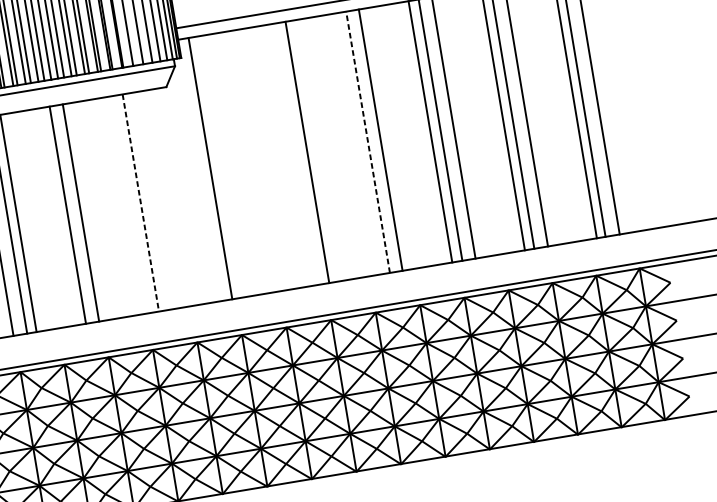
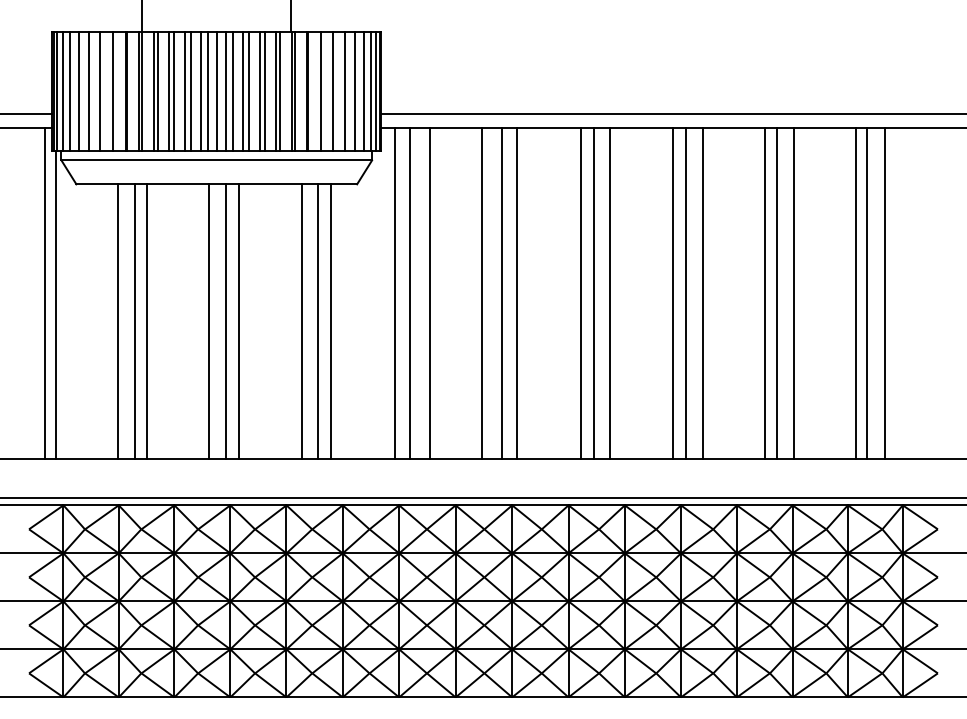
line: (368, 141) -> (594, 293), dashed -> solid
line: (357, 143) -> (580, 293), added
line: (295, 154) -> (502, 293), added
line: (279, 156) -> (482, 293), added
line: (237, 163) -> (429, 293), added
line: (222, 166) -> (409, 293), added
line: (164, 198) -> (331, 321), added
line: (153, 200) -> (317, 321), added
line: (140, 202) -> (301, 321), dashed -> solid
line: (90, 211) -> (238, 321), added

